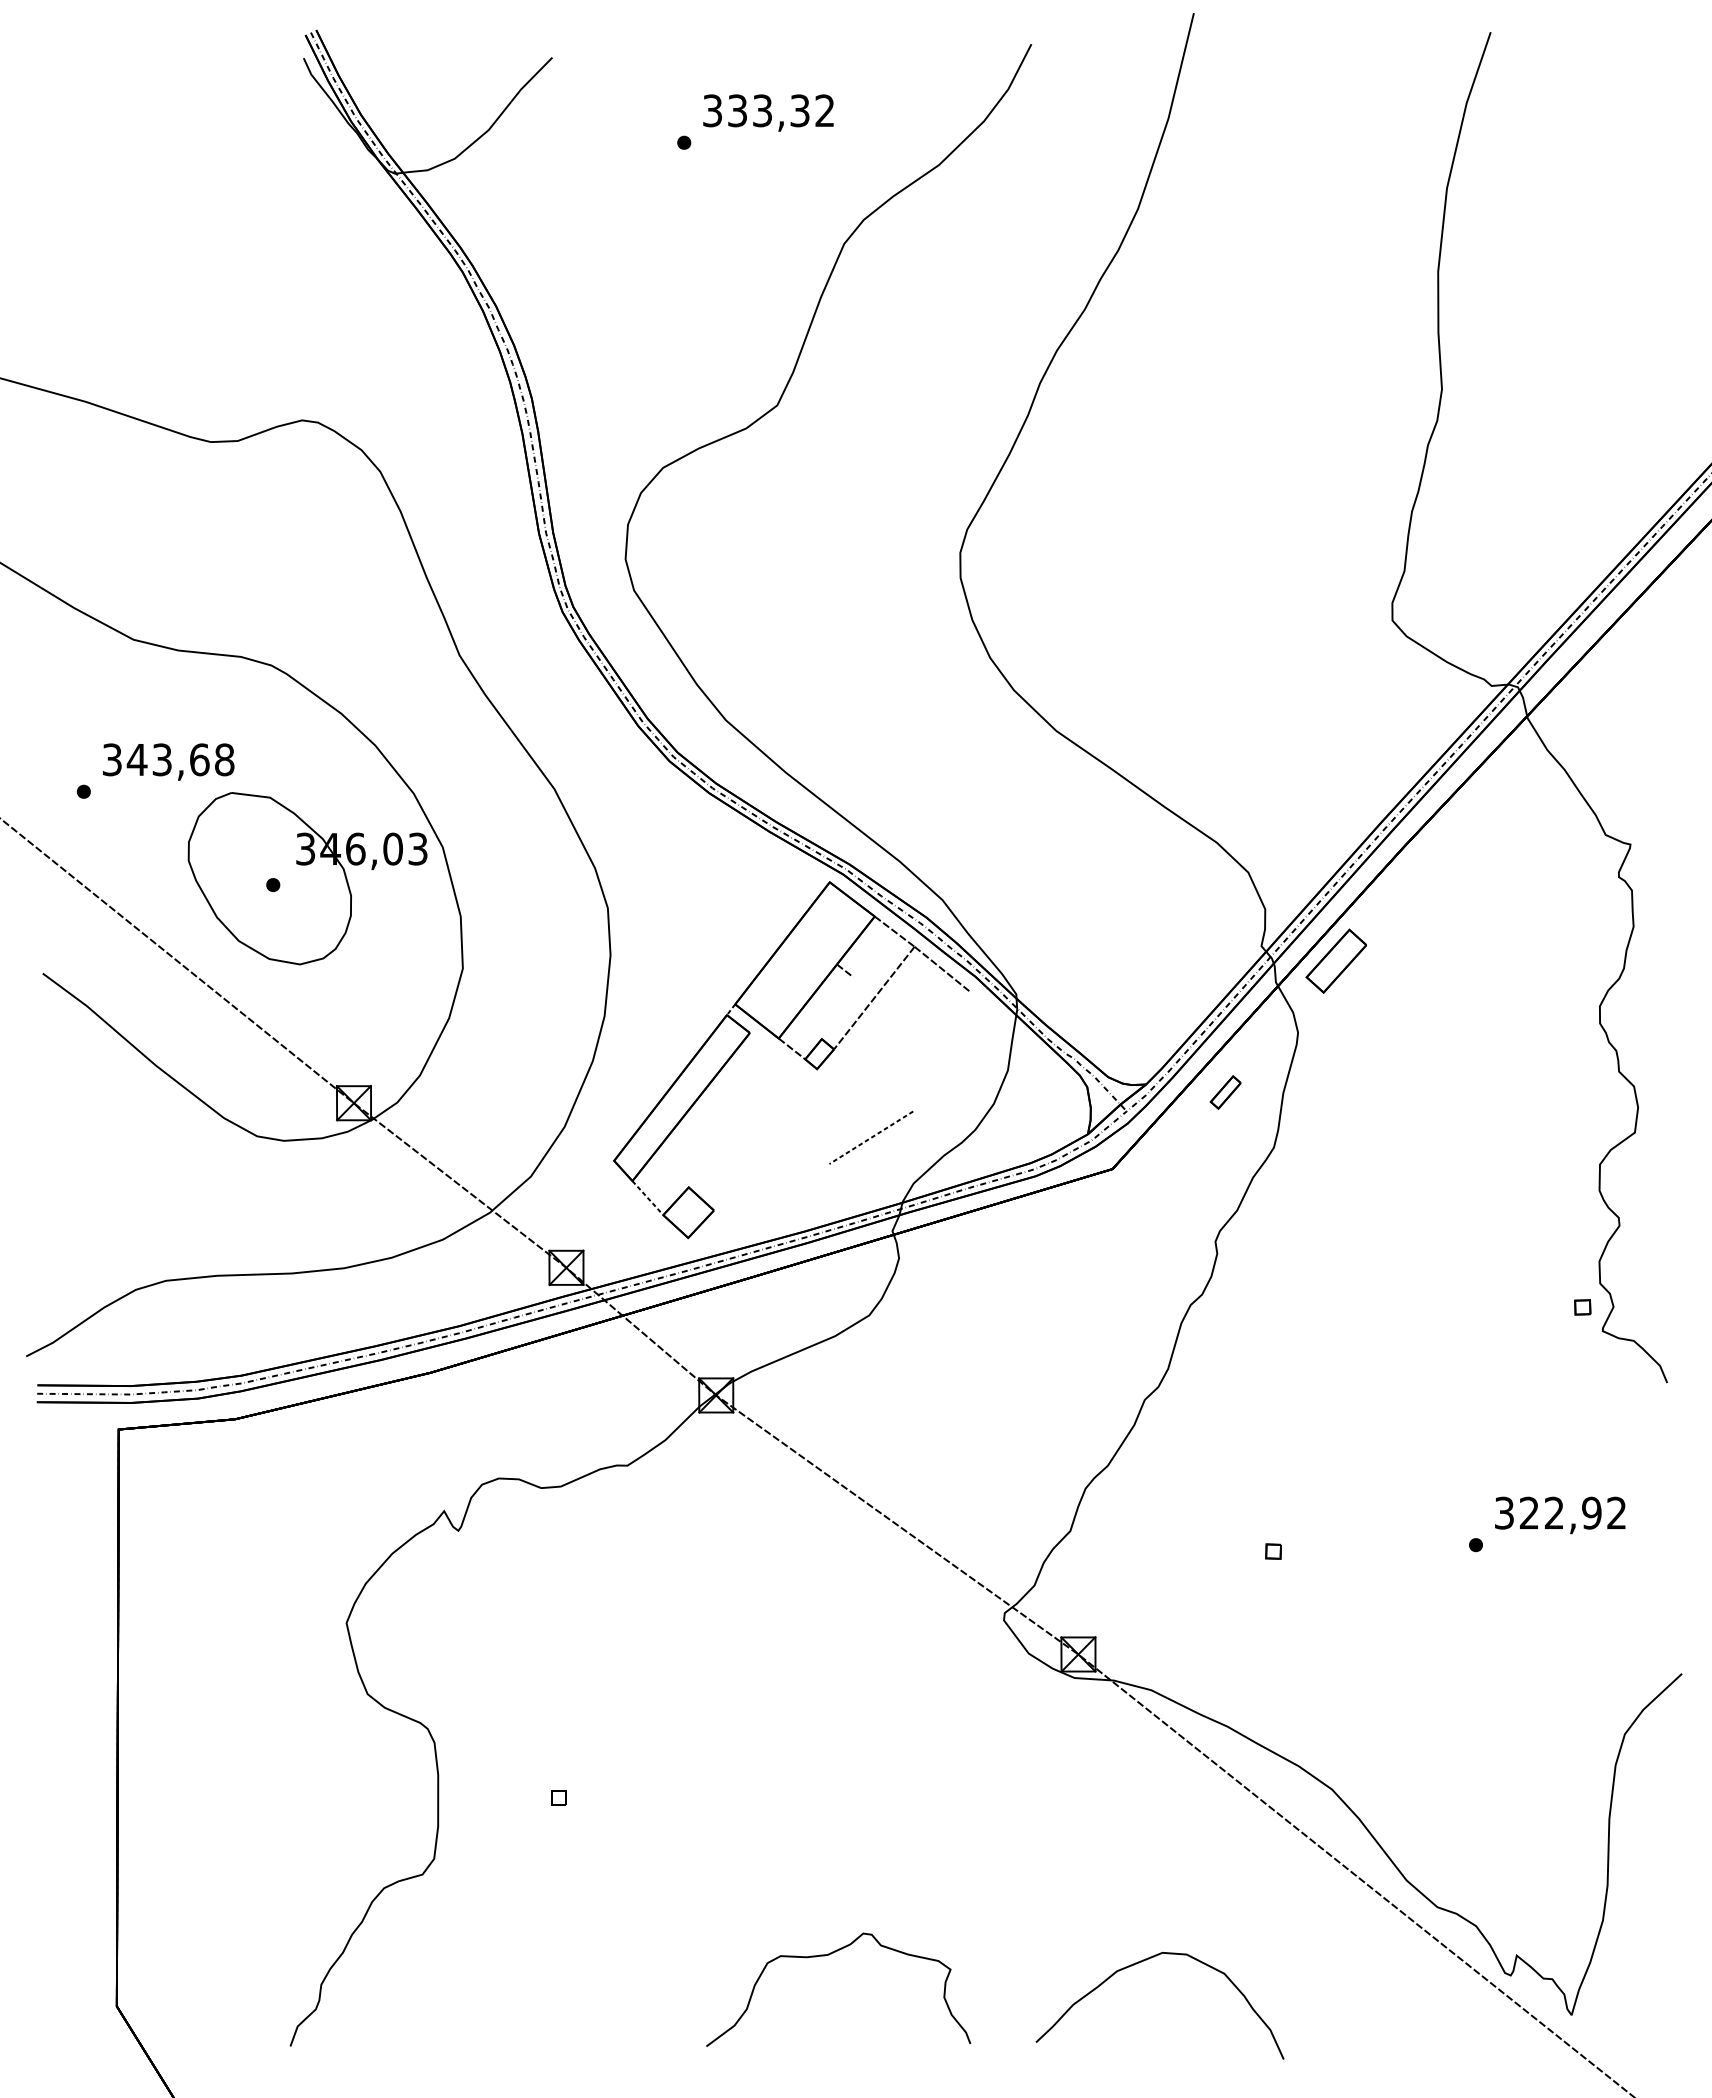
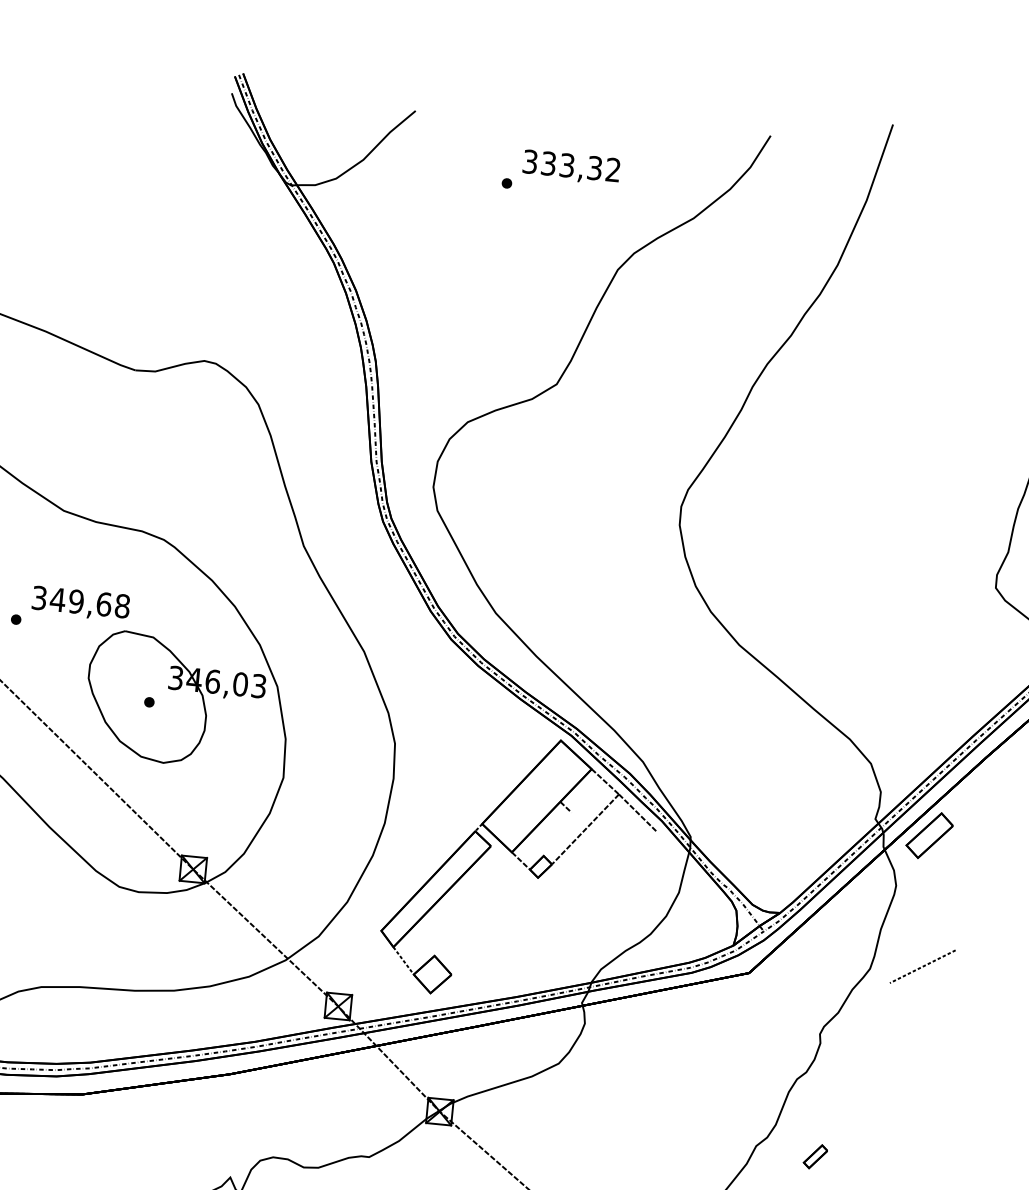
text: (161, 759) -> (75, 601), 343,68 -> 349,68
part: (1225, 1092) -> (815, 1156), moved
line: (871, 1137) -> (922, 966), moved

